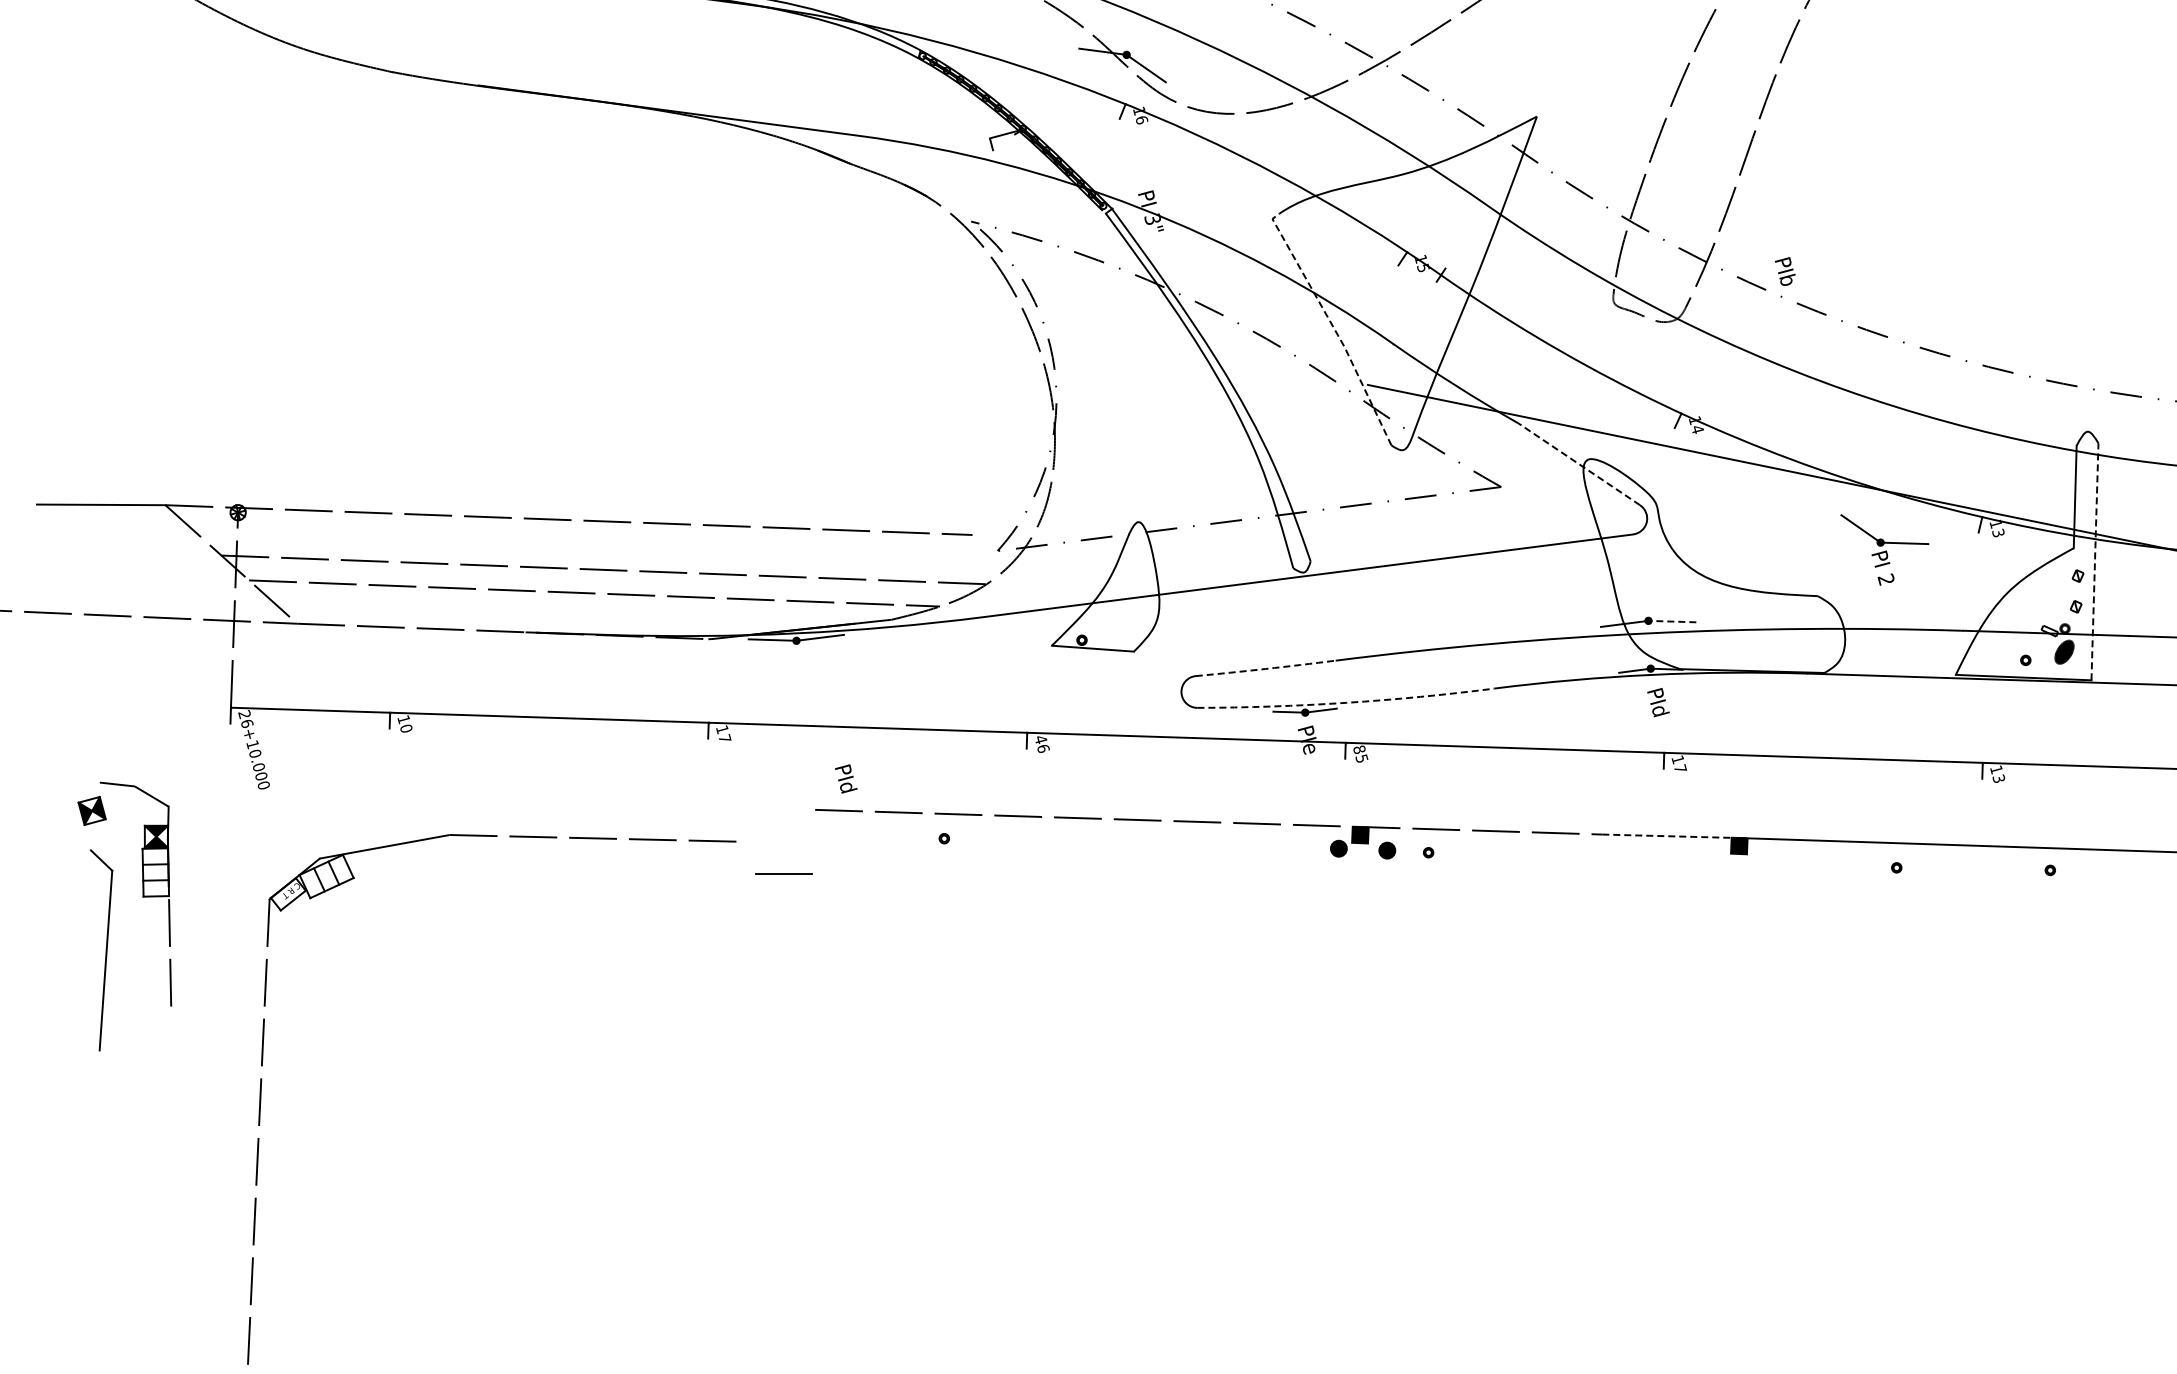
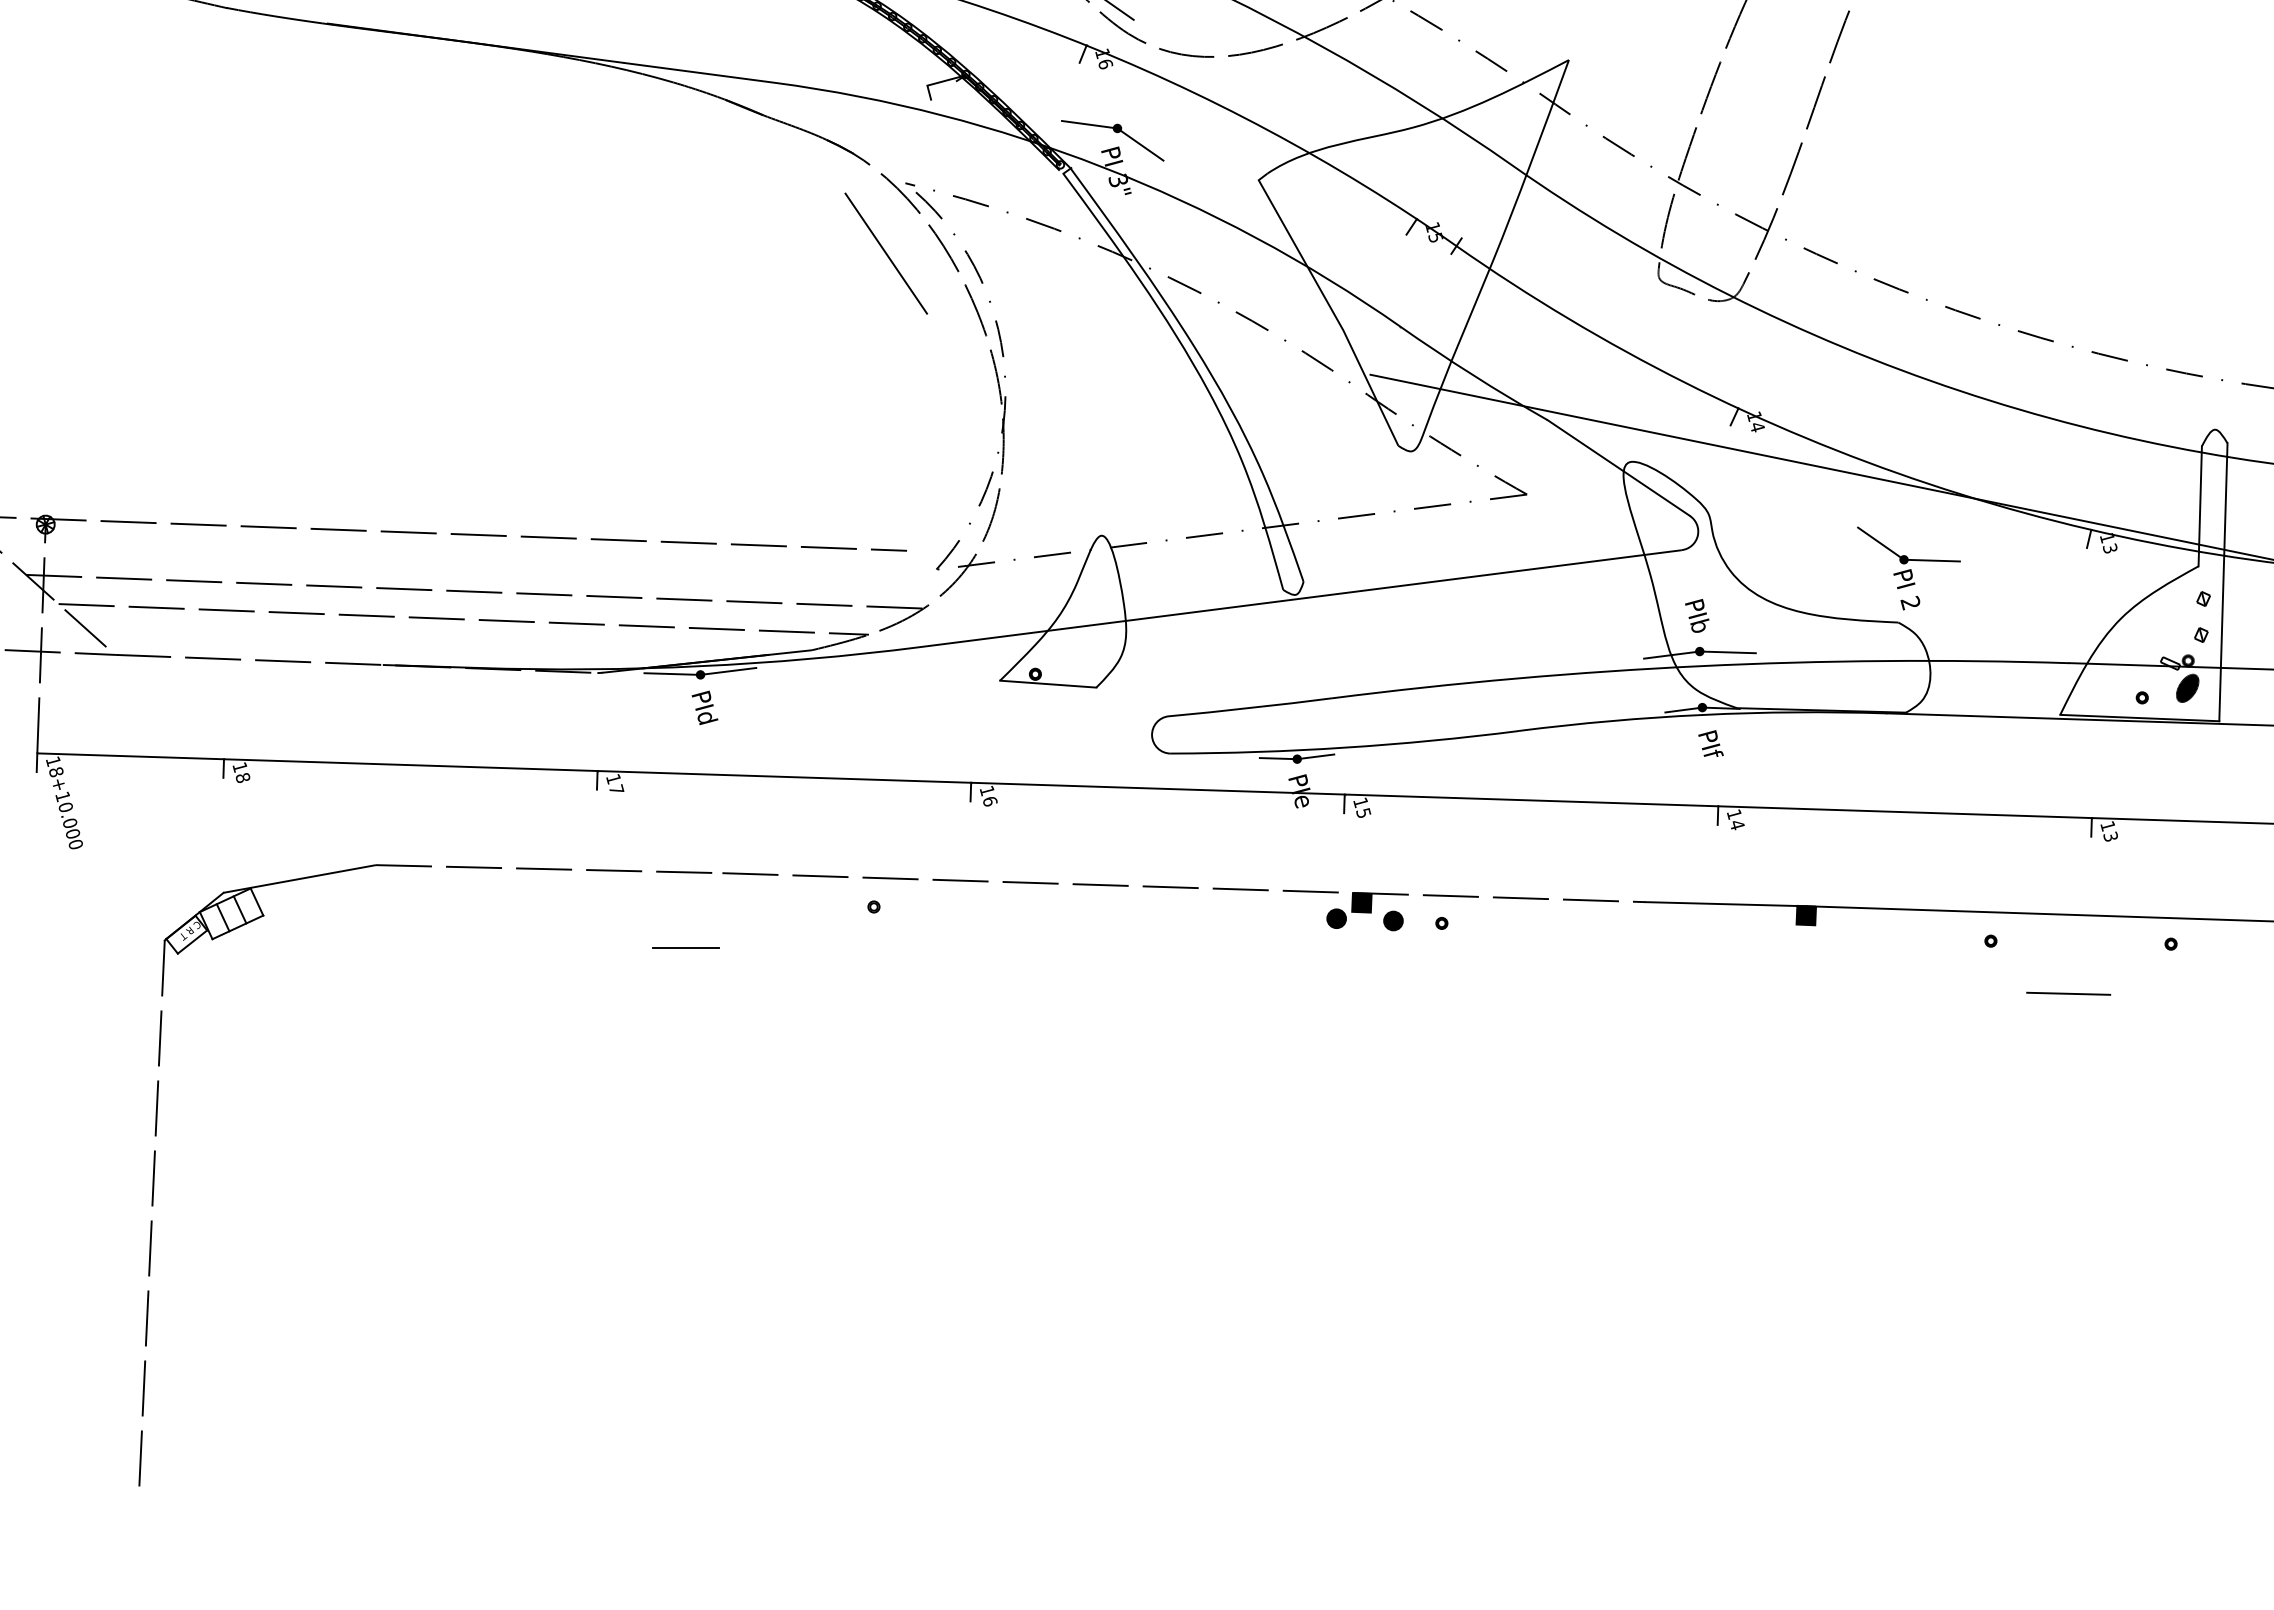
part: (1149, 178) -> (1114, 132), added
text: (1785, 271) -> (1697, 615), moved
line: (954, 281) -> (885, 253), added
line: (1332, 325) -> (1329, 305), dashed -> solid
line: (1579, 464) -> (1618, 468), dashed -> solid
part: (1884, 549) -> (1908, 567), moved
line: (2094, 561) -> (2222, 581), dashed -> solid
line: (1672, 621) -> (1727, 652), dashed -> solid
arc: (1265, 668) -> (1250, 707), dashed -> solid
arc: (1346, 702) -> (1345, 747), dashed -> solid
text: (1660, 710) -> (1713, 756), PId -> PIf
text: (245, 718) -> (54, 766), 26+10.000 -> 18+10.000
text: (406, 728) -> (243, 777), 10 -> 18
text: (1040, 739) -> (986, 790), 46 -> 16
text: (1359, 749) -> (1360, 802), 85 -> 15
text: (1680, 768) -> (1737, 824), 17 -> 14
text: (846, 778) -> (705, 707), moved
line: (1670, 836) -> (1725, 904), dashed -> solid
line: (1962, 912) -> (2068, 993), added
part: (262, 1081) -> (156, 1154), moved

